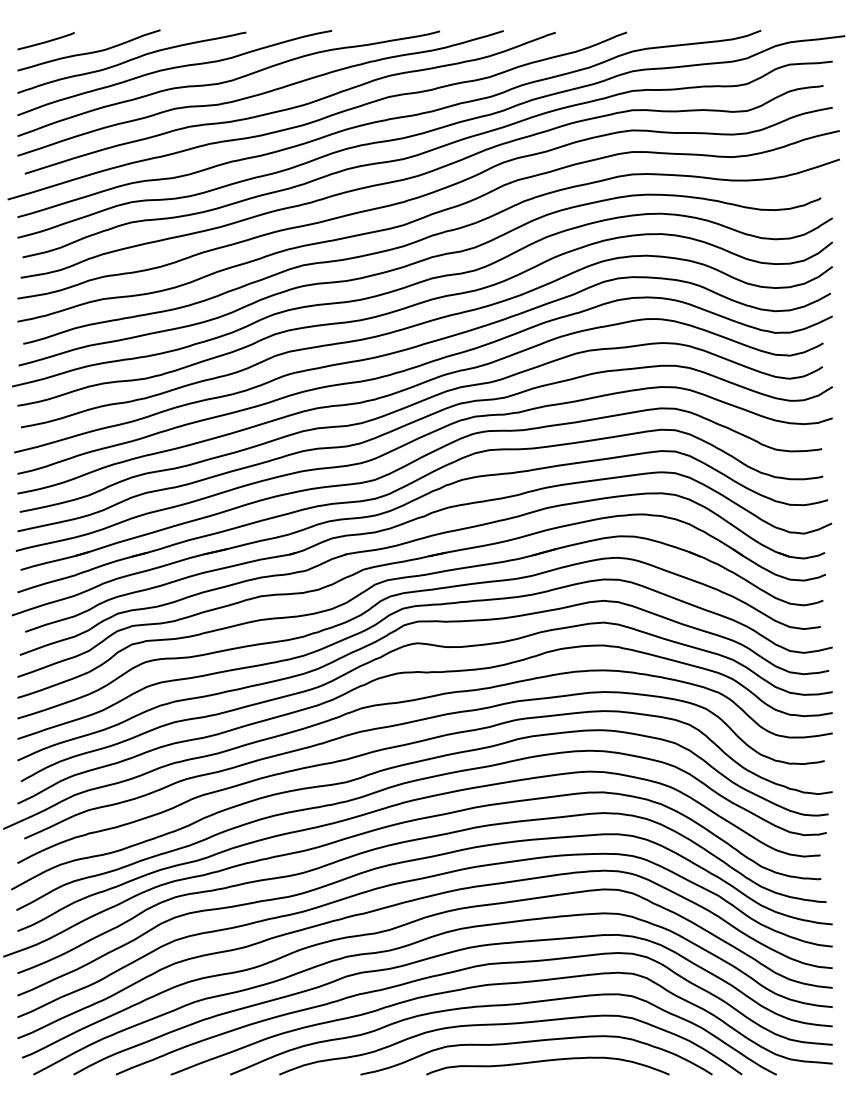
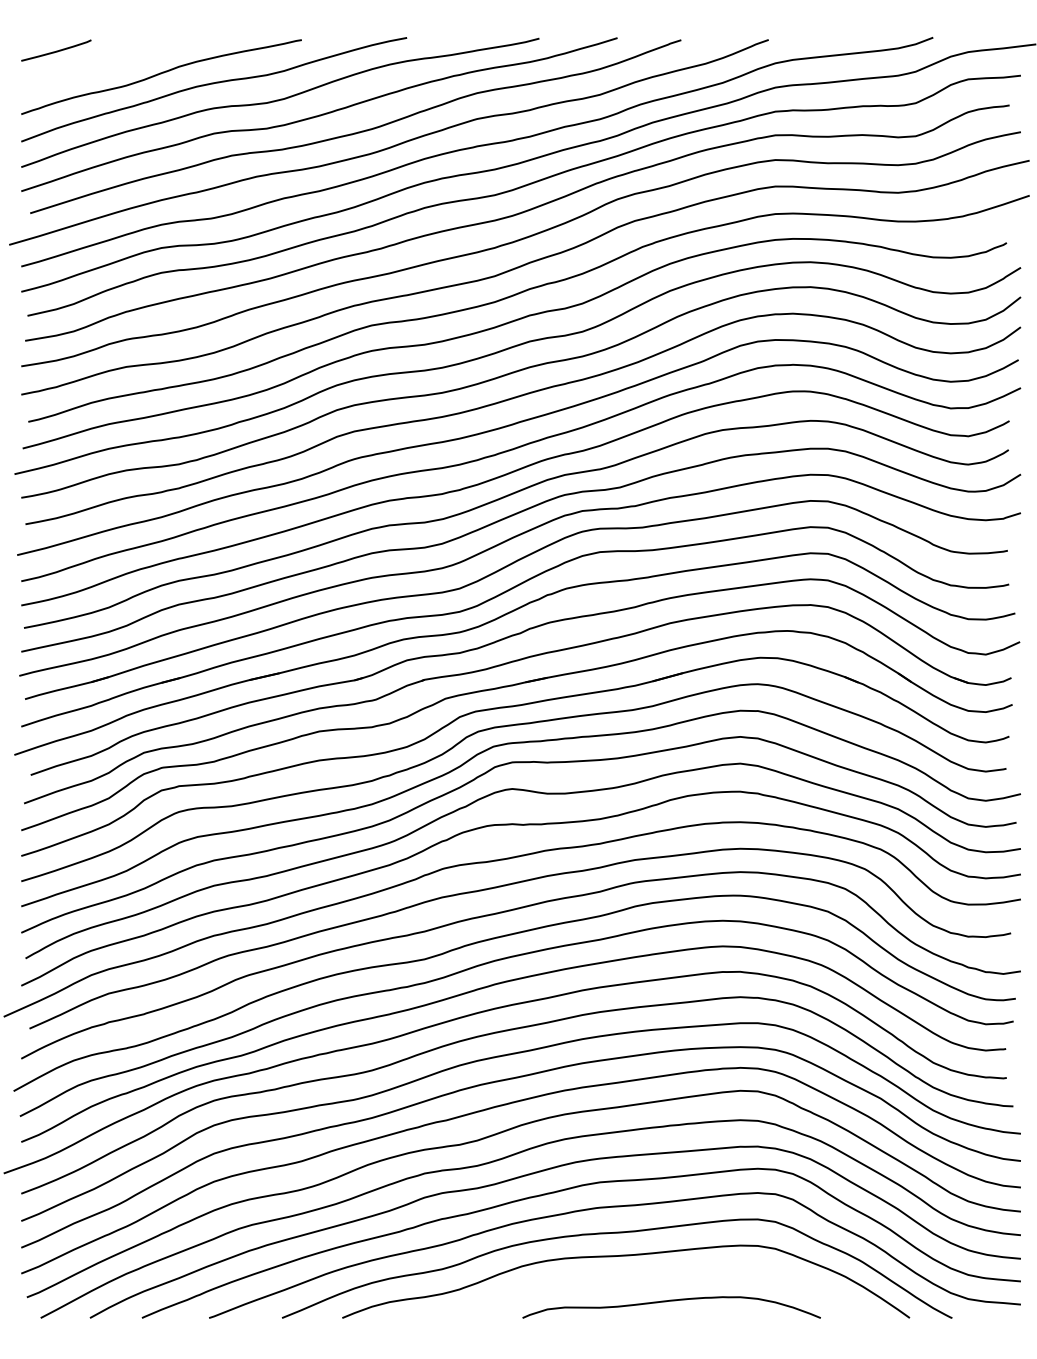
curve: (88, 52) -> (108, 64), removed
curve: (533, 1042) -> (654, 1278), removed

